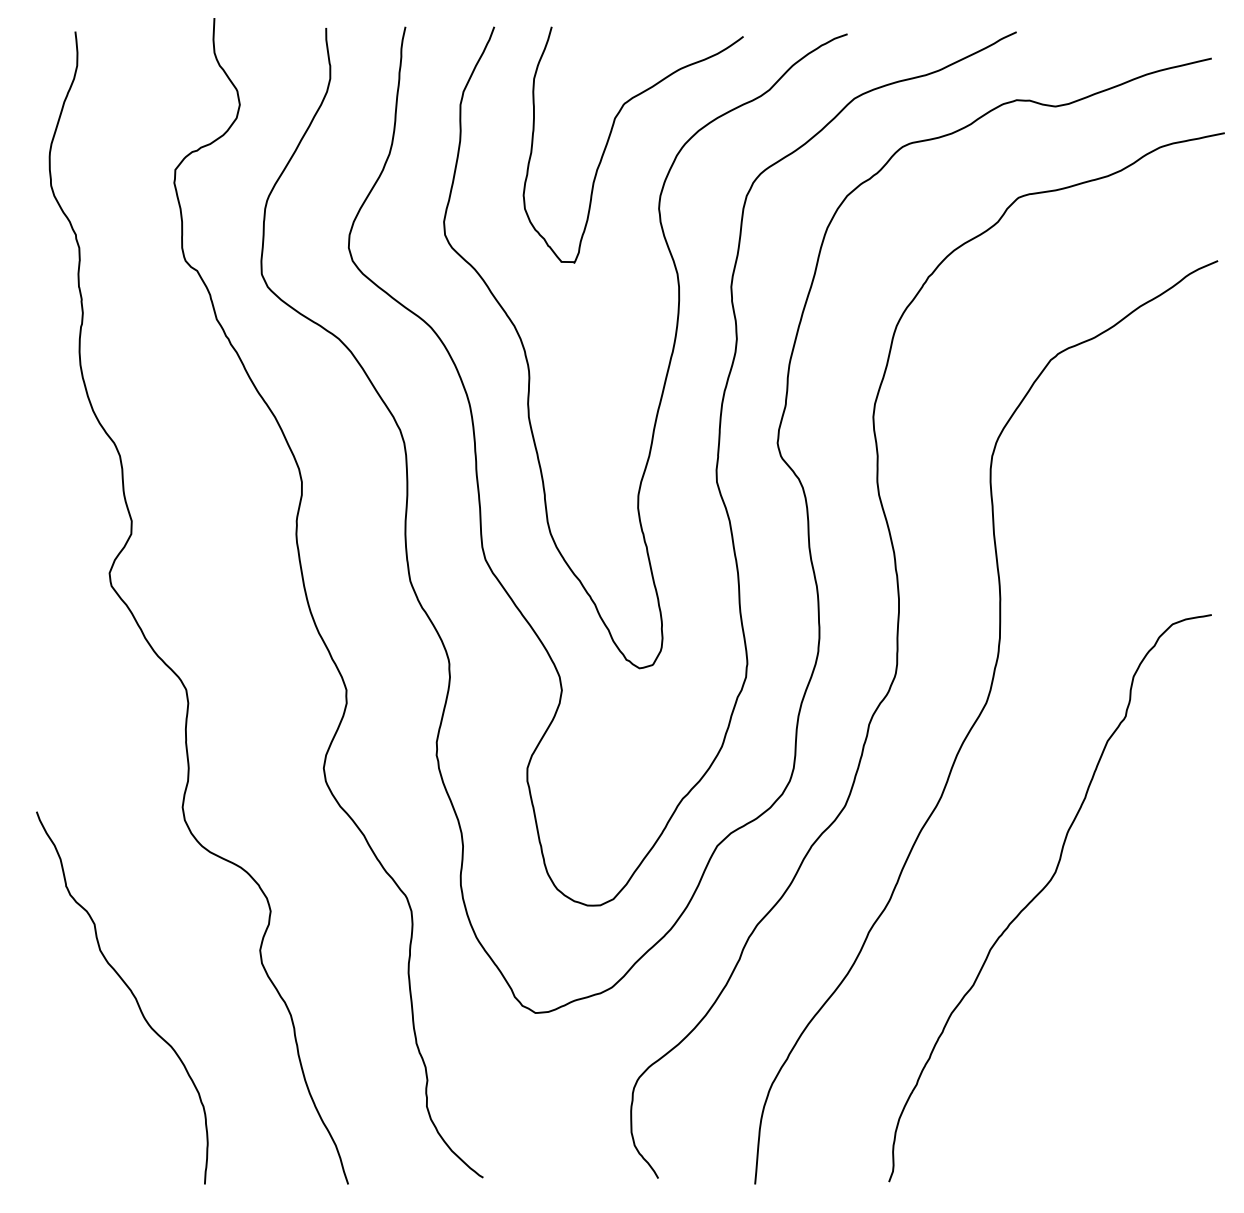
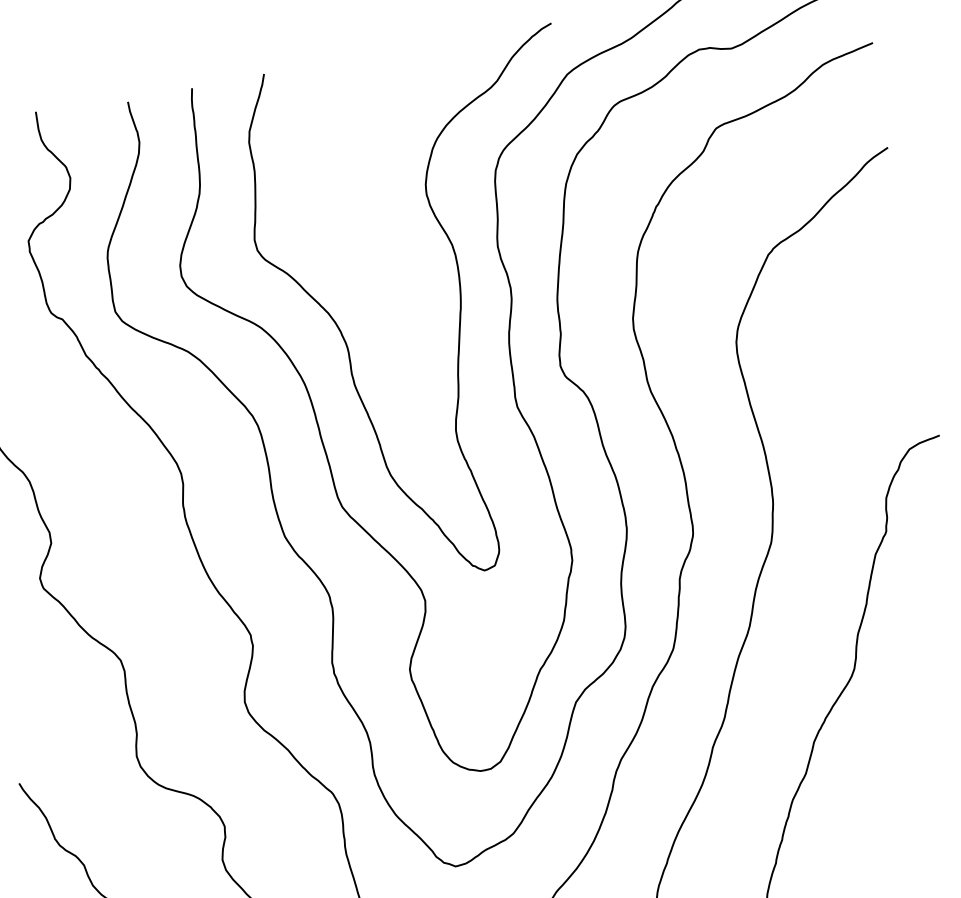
curve: (610, 137) -> (375, 145), removed

